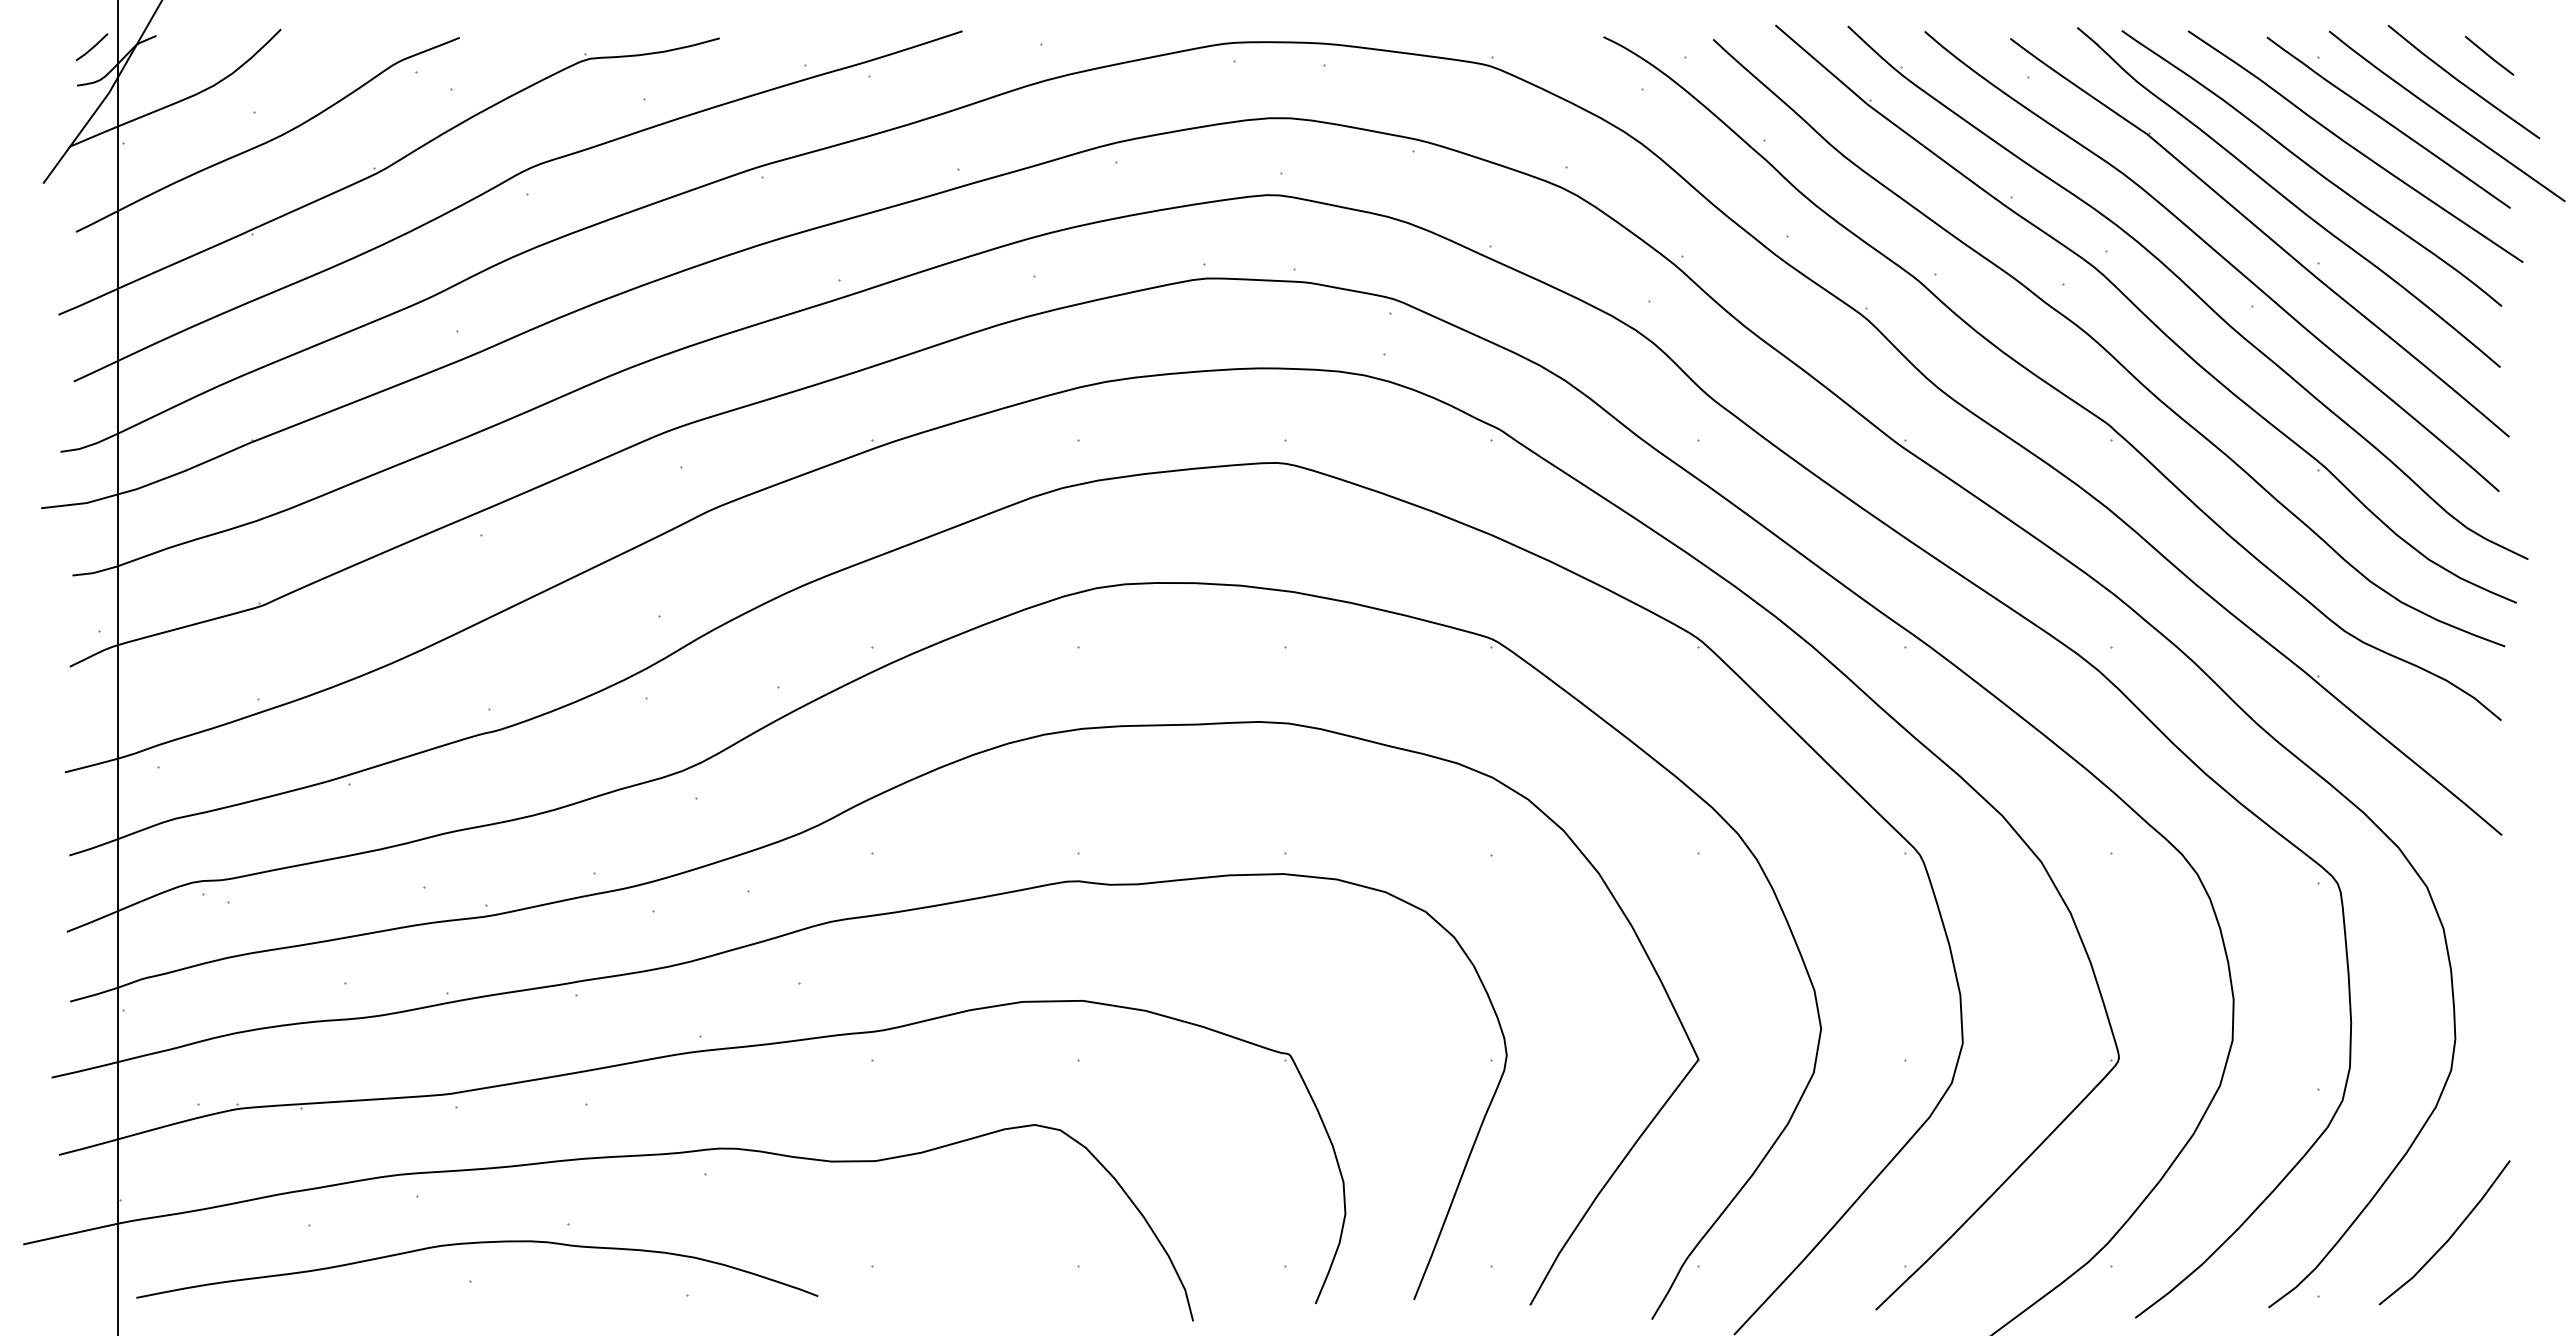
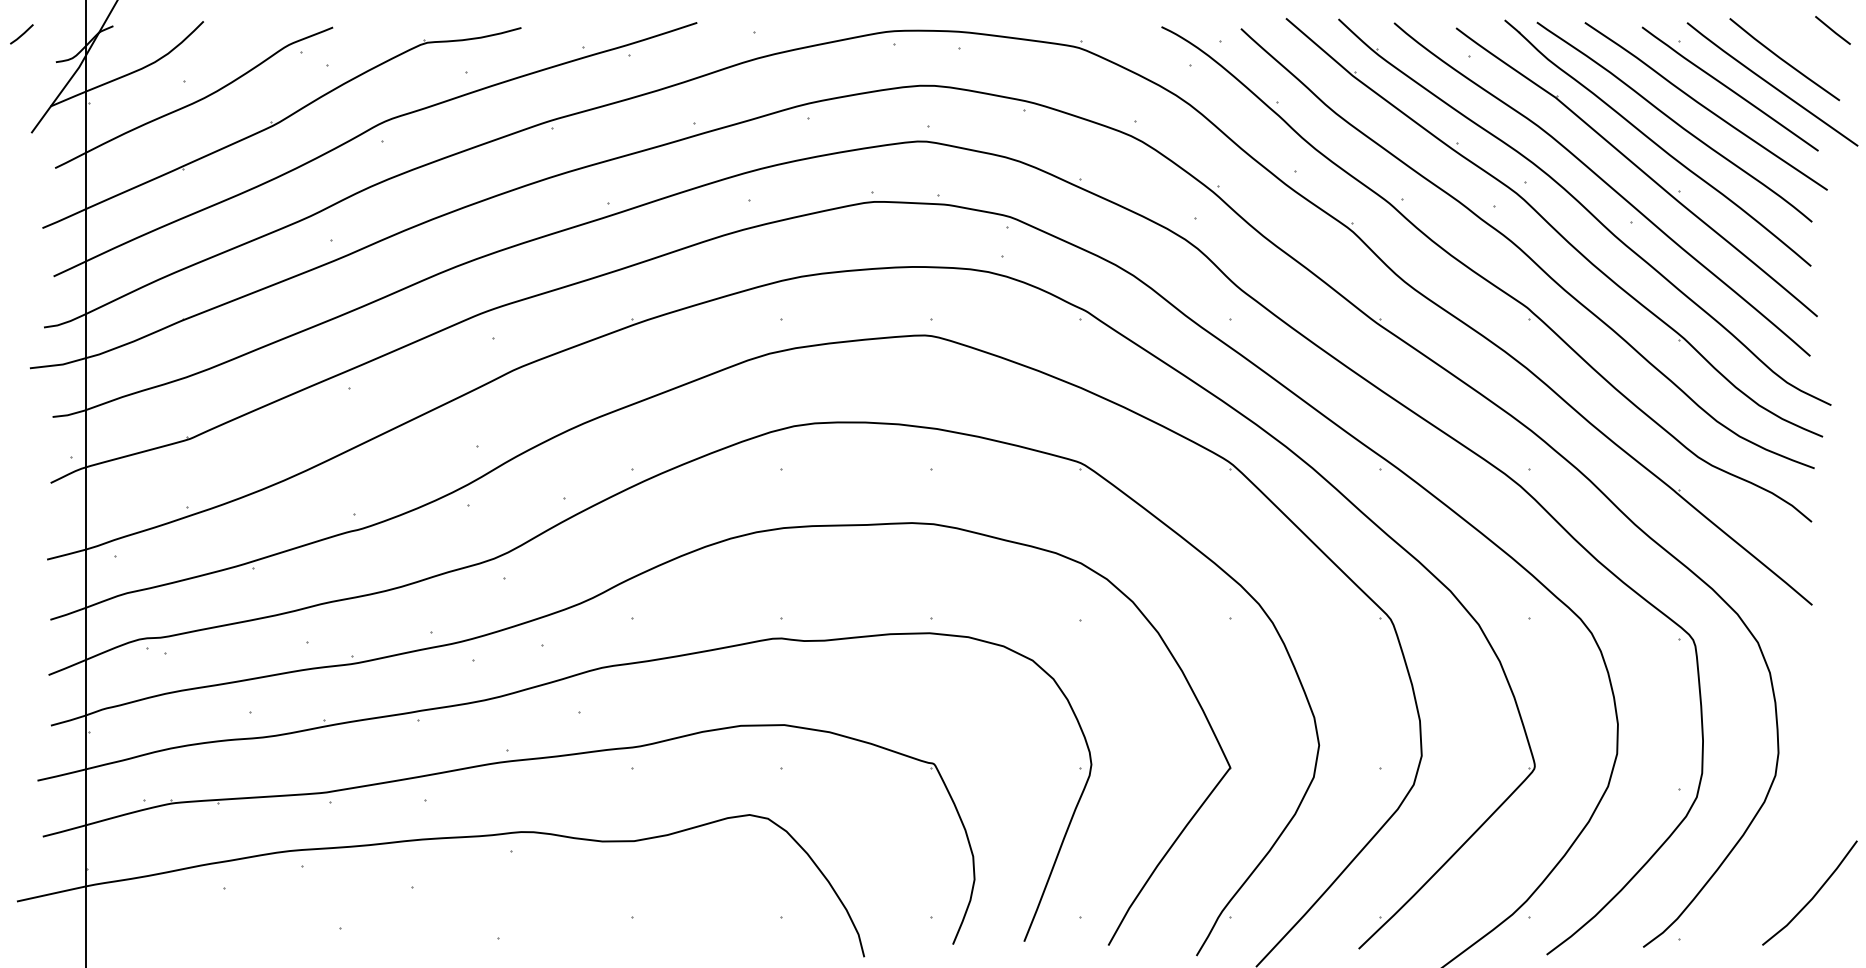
line: (91, 47) -> (21, 34), moved
line: (2489, 55) -> (1832, 30), moved
line: (2449, 1237) -> (1813, 896), moved
curve: (470, 1244) -> (340, 901), removed

